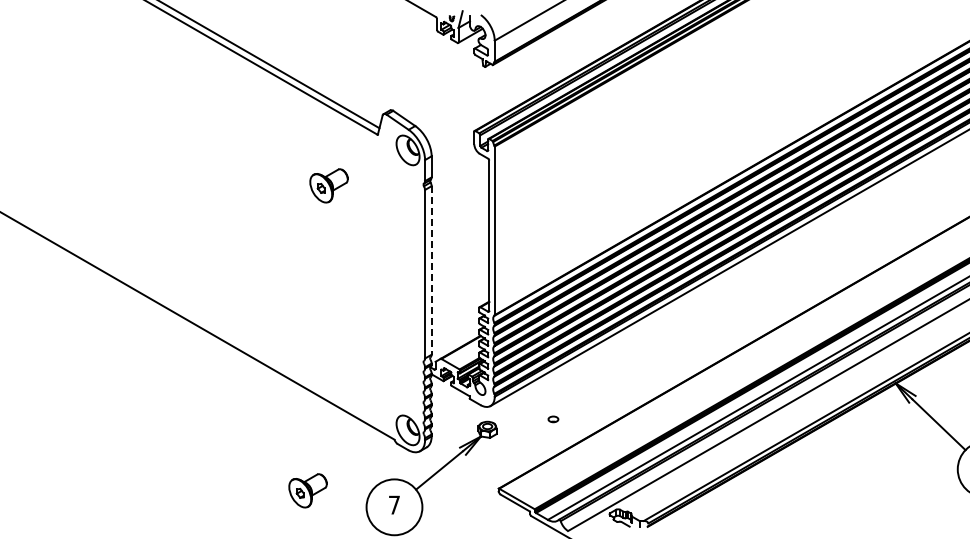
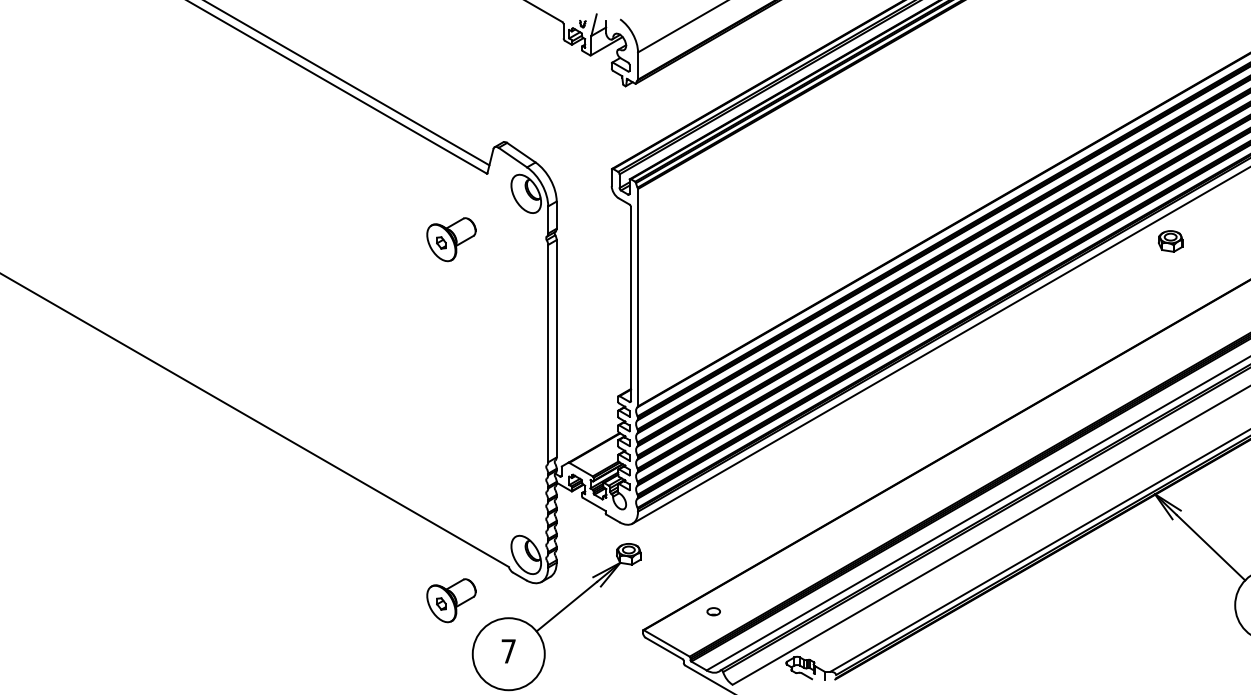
part: (328, 185) -> (450, 239), moved
part: (907, 187) -> (1170, 241), added
line: (431, 270) -> (556, 348), dashed -> solid
part: (553, 419) -> (713, 611), moved
part: (307, 490) -> (450, 600), moved

